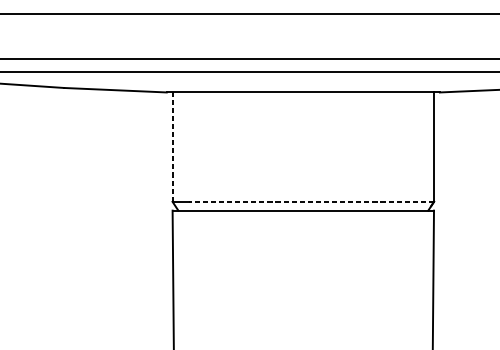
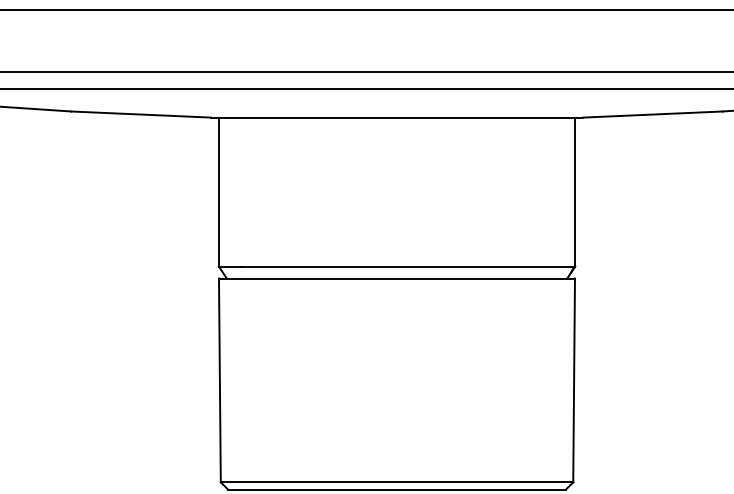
line: (172, 146) -> (218, 191), dashed -> solid
line: (311, 201) -> (407, 266), dashed -> solid

